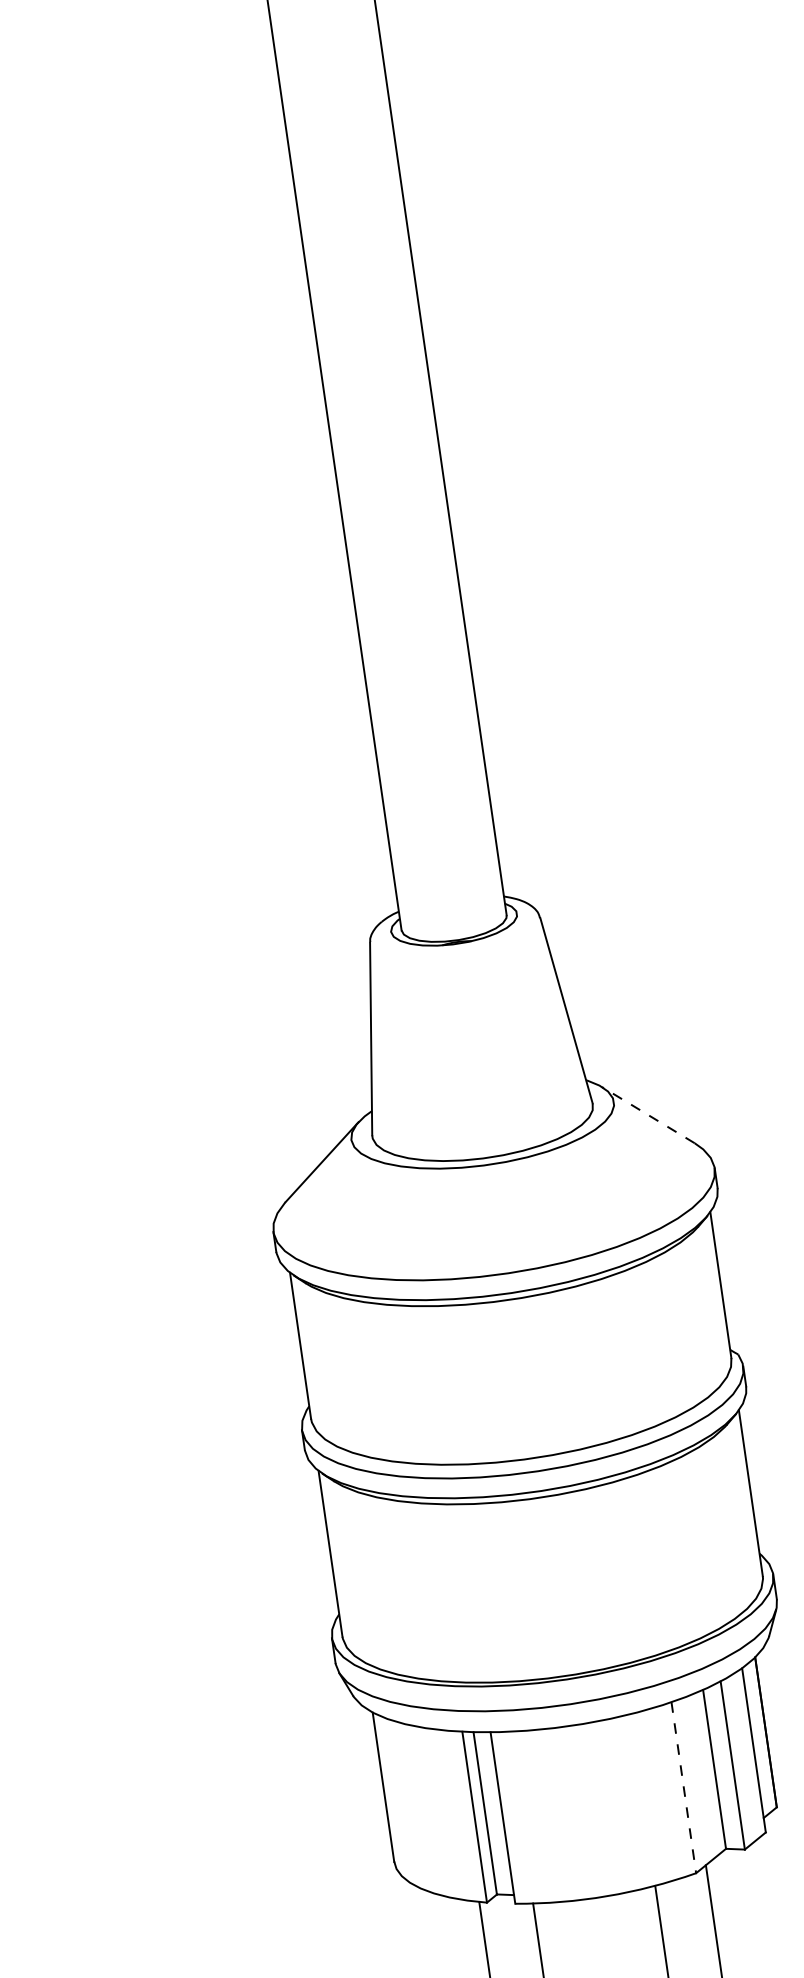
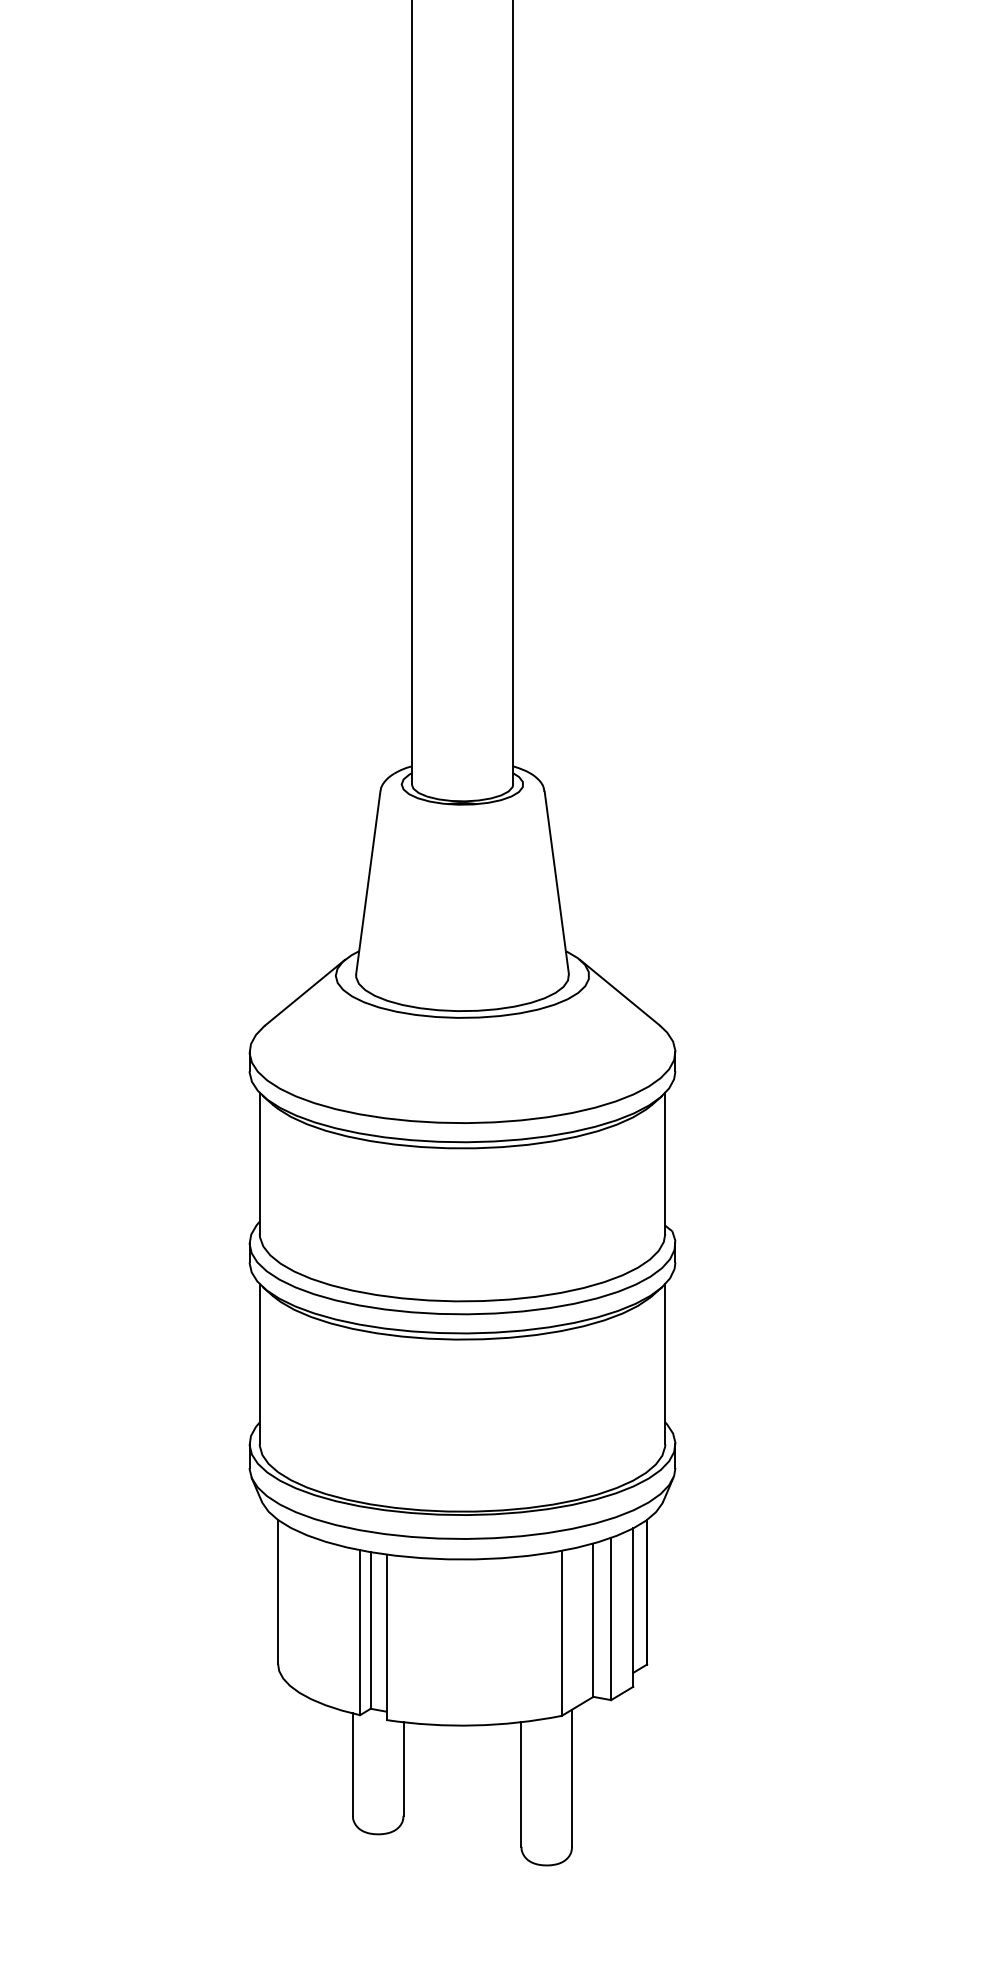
line: (647, 1115) -> (619, 992), dashed -> solid
line: (683, 1787) -> (561, 1633), dashed -> solid

